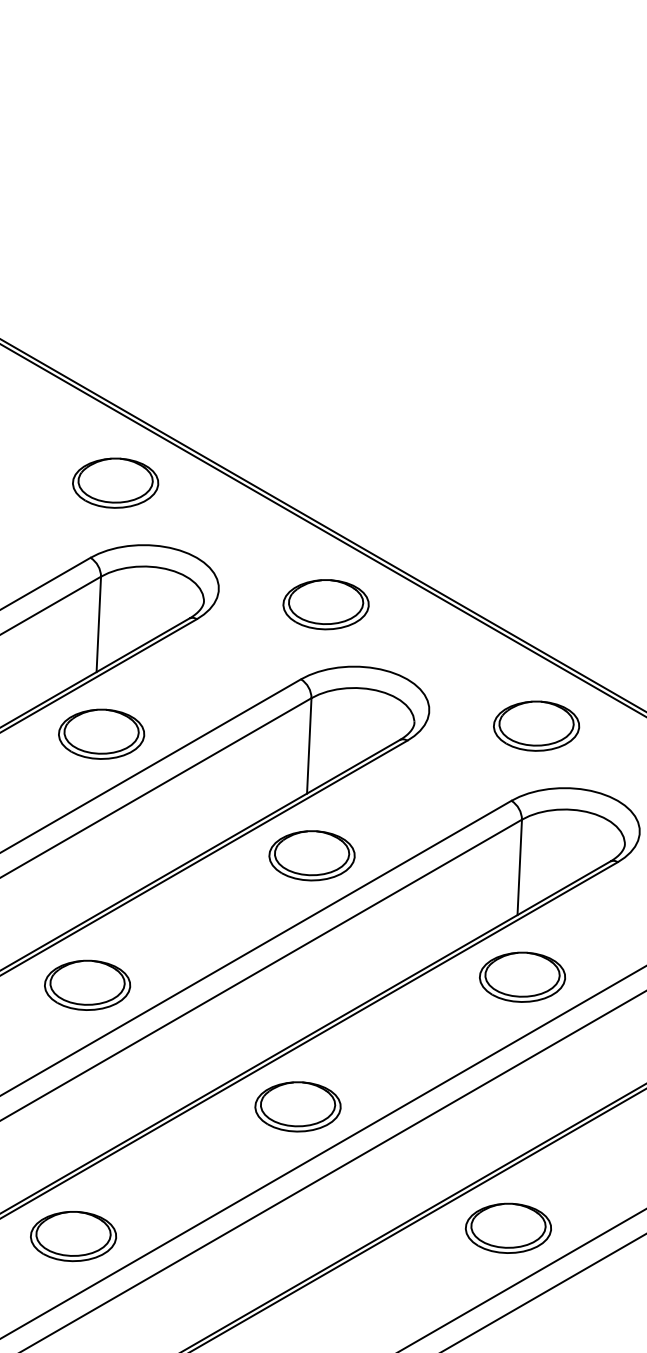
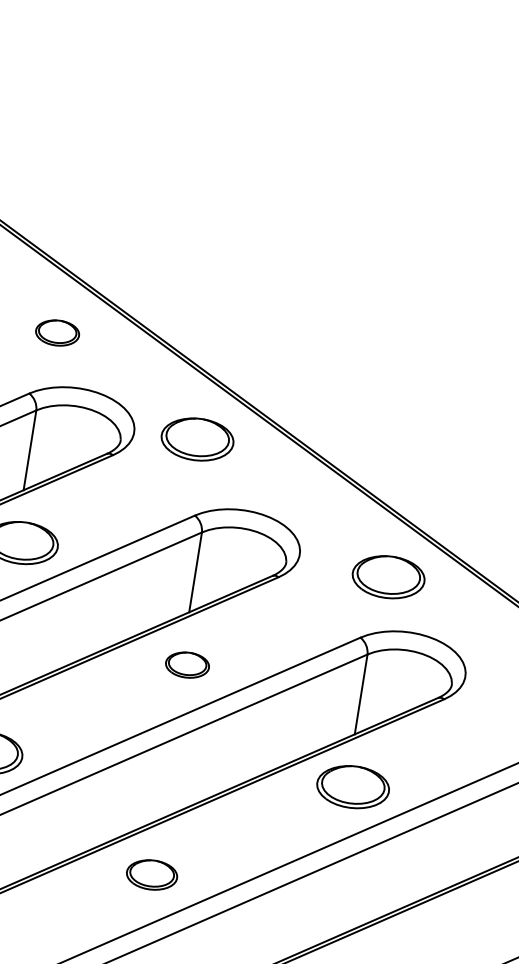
part: (115, 482) -> (57, 332), size x0.6
part: (325, 604) -> (197, 439), moved
part: (311, 855) -> (187, 664), size x0.6
part: (297, 1106) -> (151, 874), size x0.7

